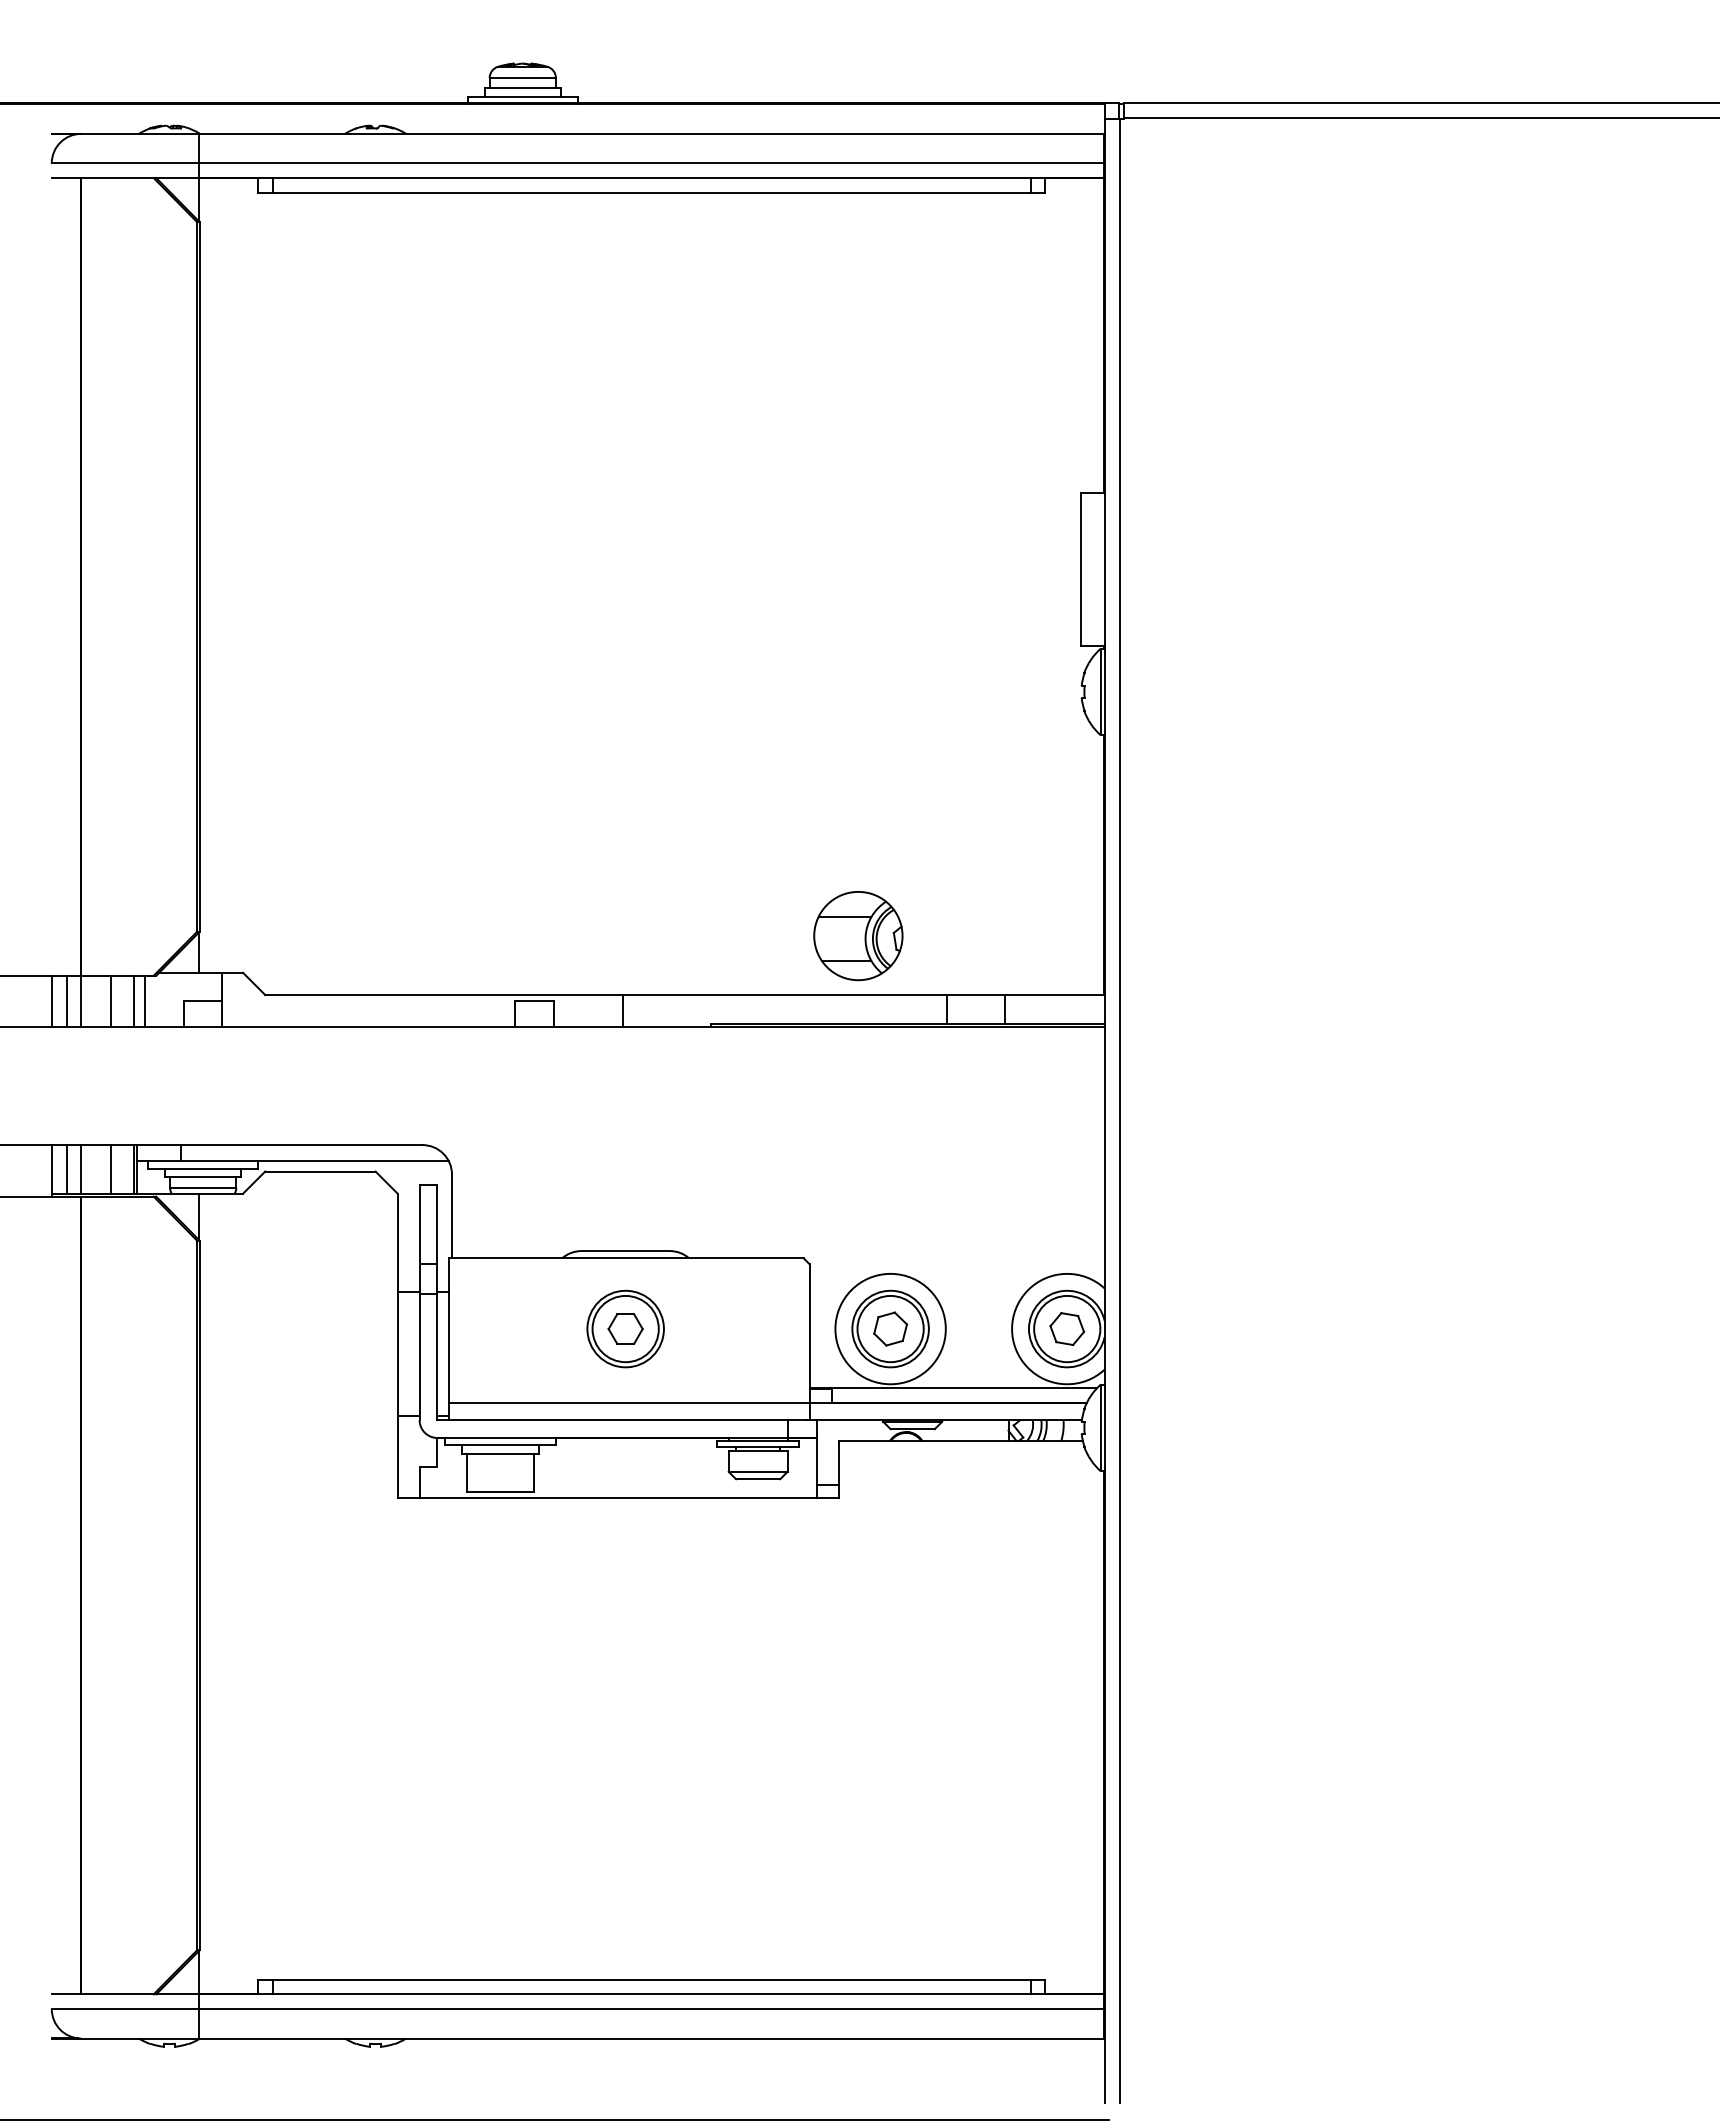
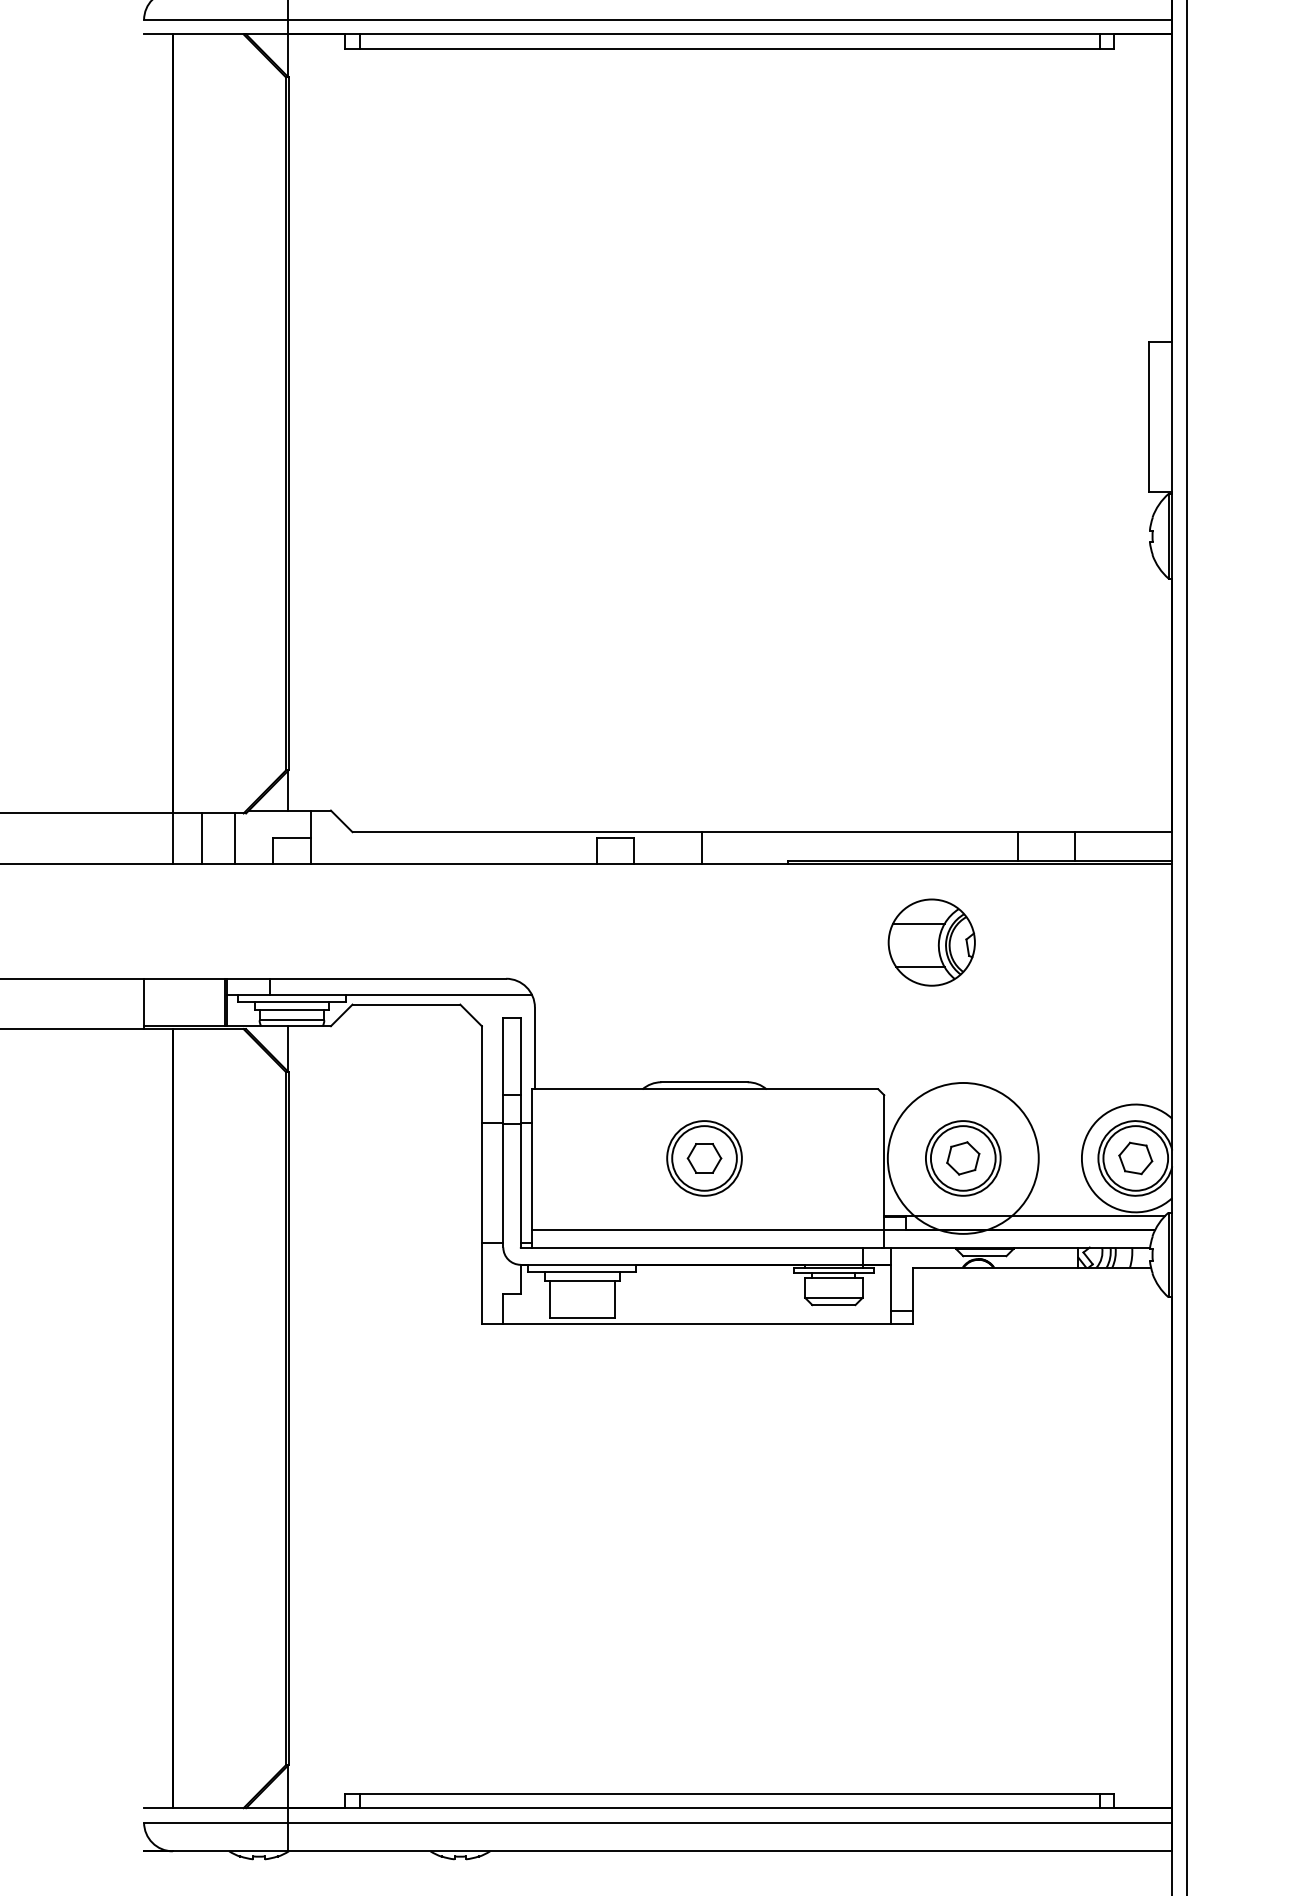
part: (858, 936) -> (931, 943), moved
line: (51, 1001) -> (143, 838), removed
line: (66, 1001) -> (158, 838), removed
line: (134, 1001) -> (224, 838), removed
line: (66, 1169) -> (158, 1002), removed
line: (81, 1169) -> (173, 1002), removed
line: (110, 1169) -> (201, 1002), removed
circle: (890, 1328) -> (963, 1157), size x1.4

